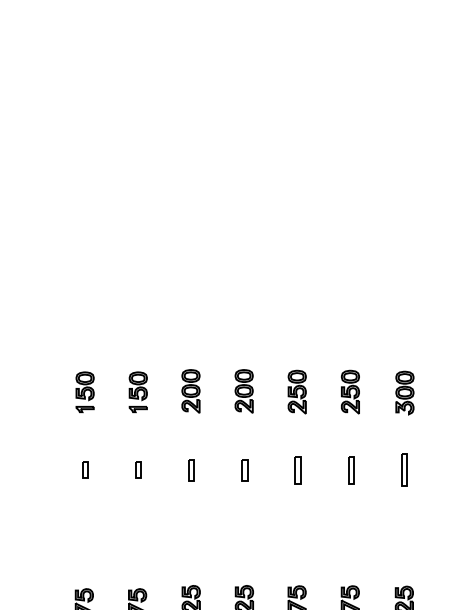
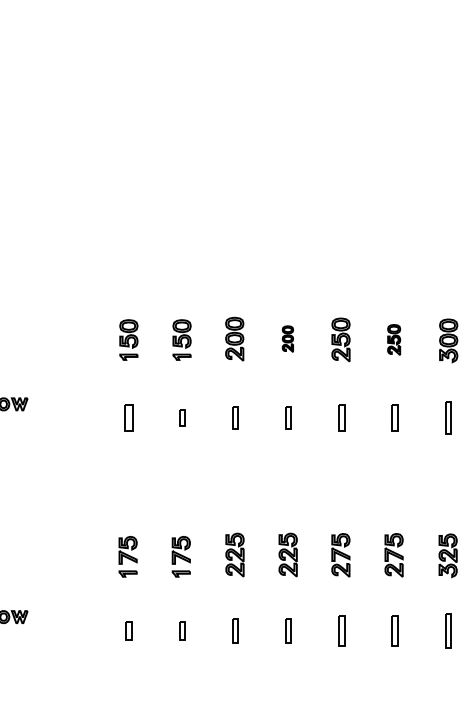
part: (243, 390) -> (287, 338), size x0.6
part: (349, 391) -> (393, 339), size x0.7
part: (84, 469) -> (128, 417), size x1.6

